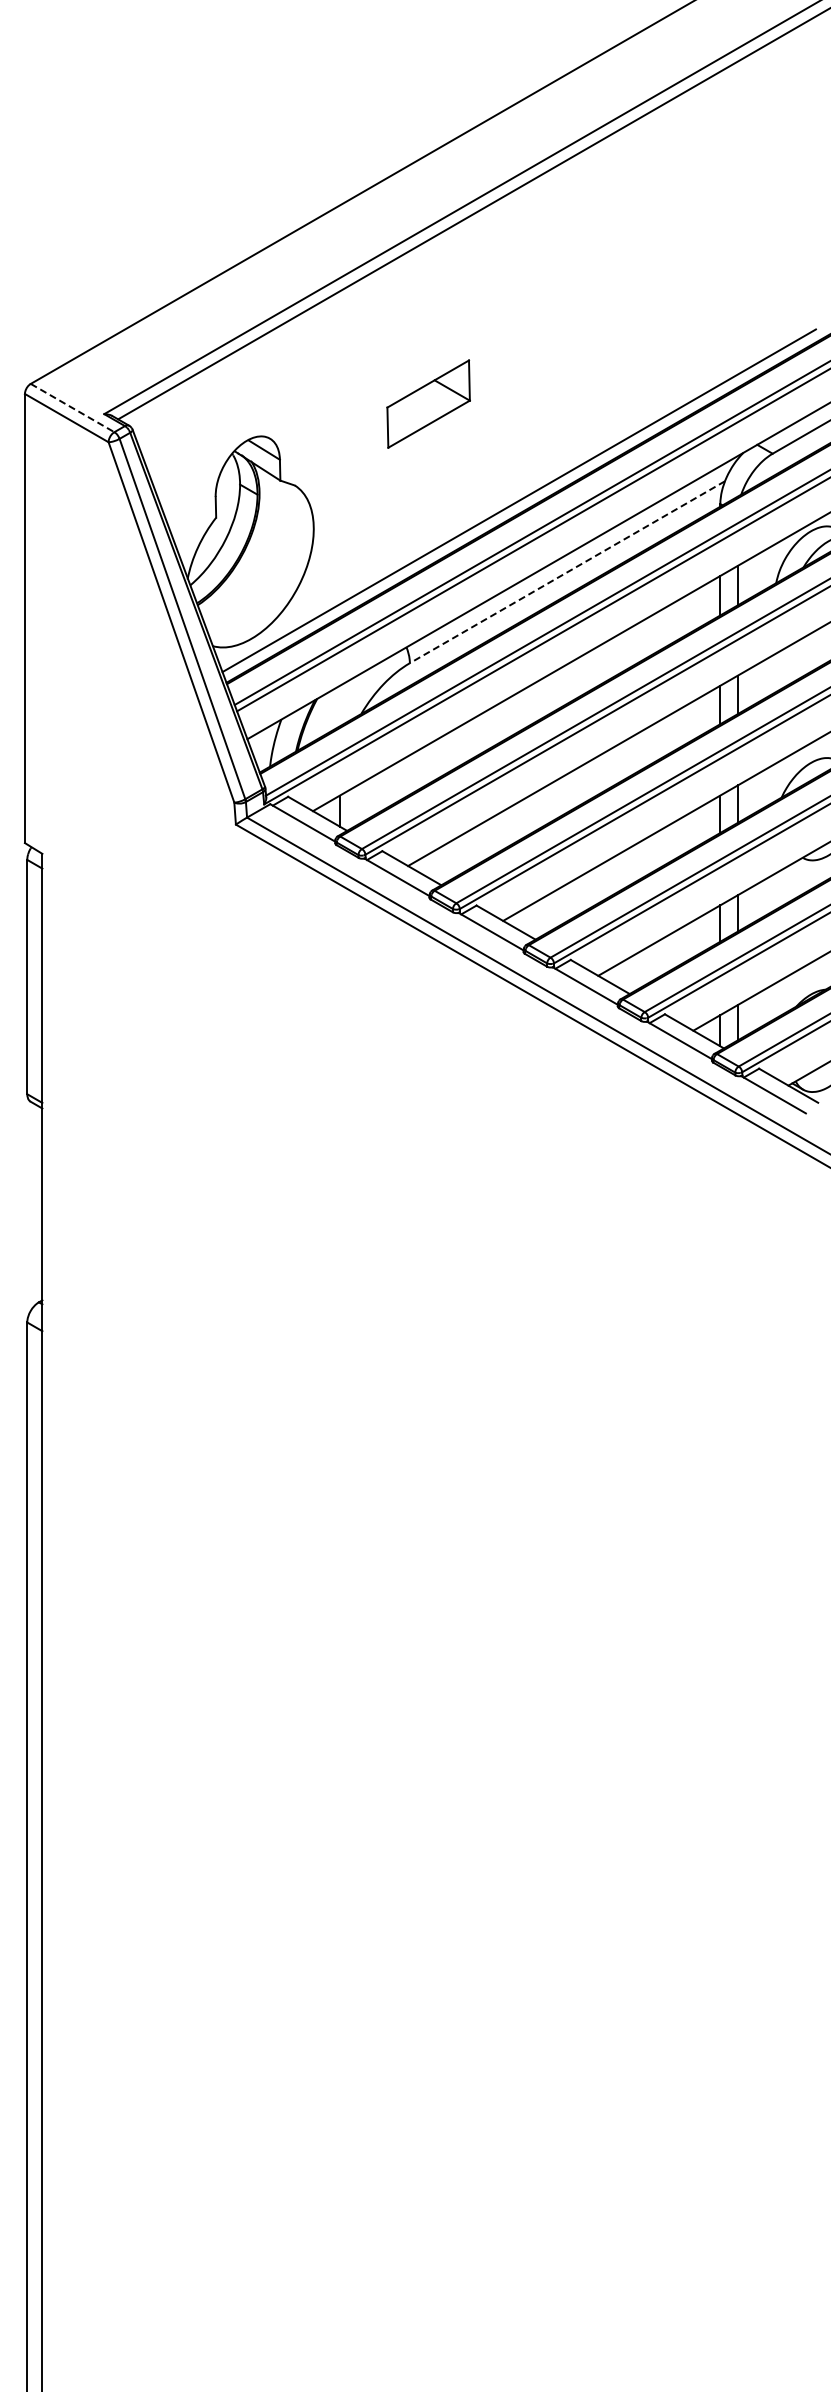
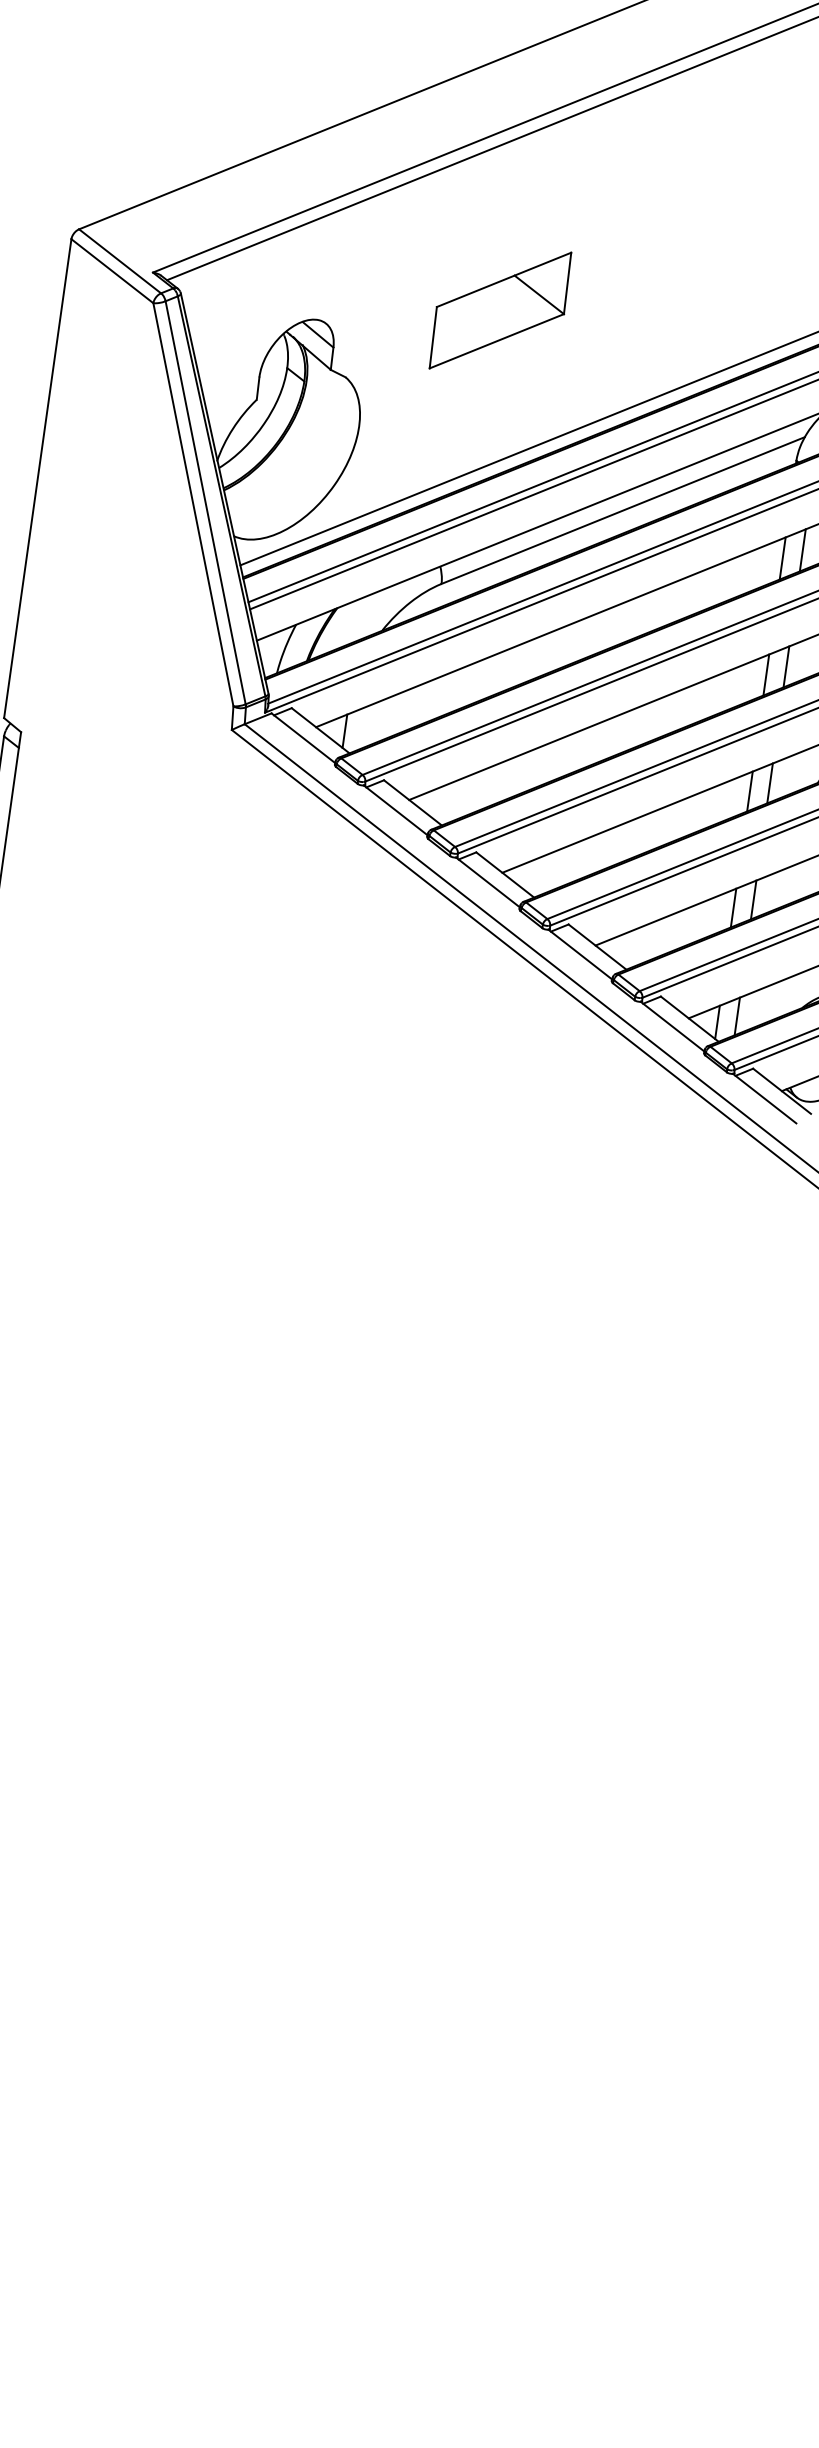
part: (428, 403) -> (500, 309), size x1.43
line: (73, 408) -> (121, 261), dashed -> solid
line: (567, 572) -> (623, 510), dashed -> solid

